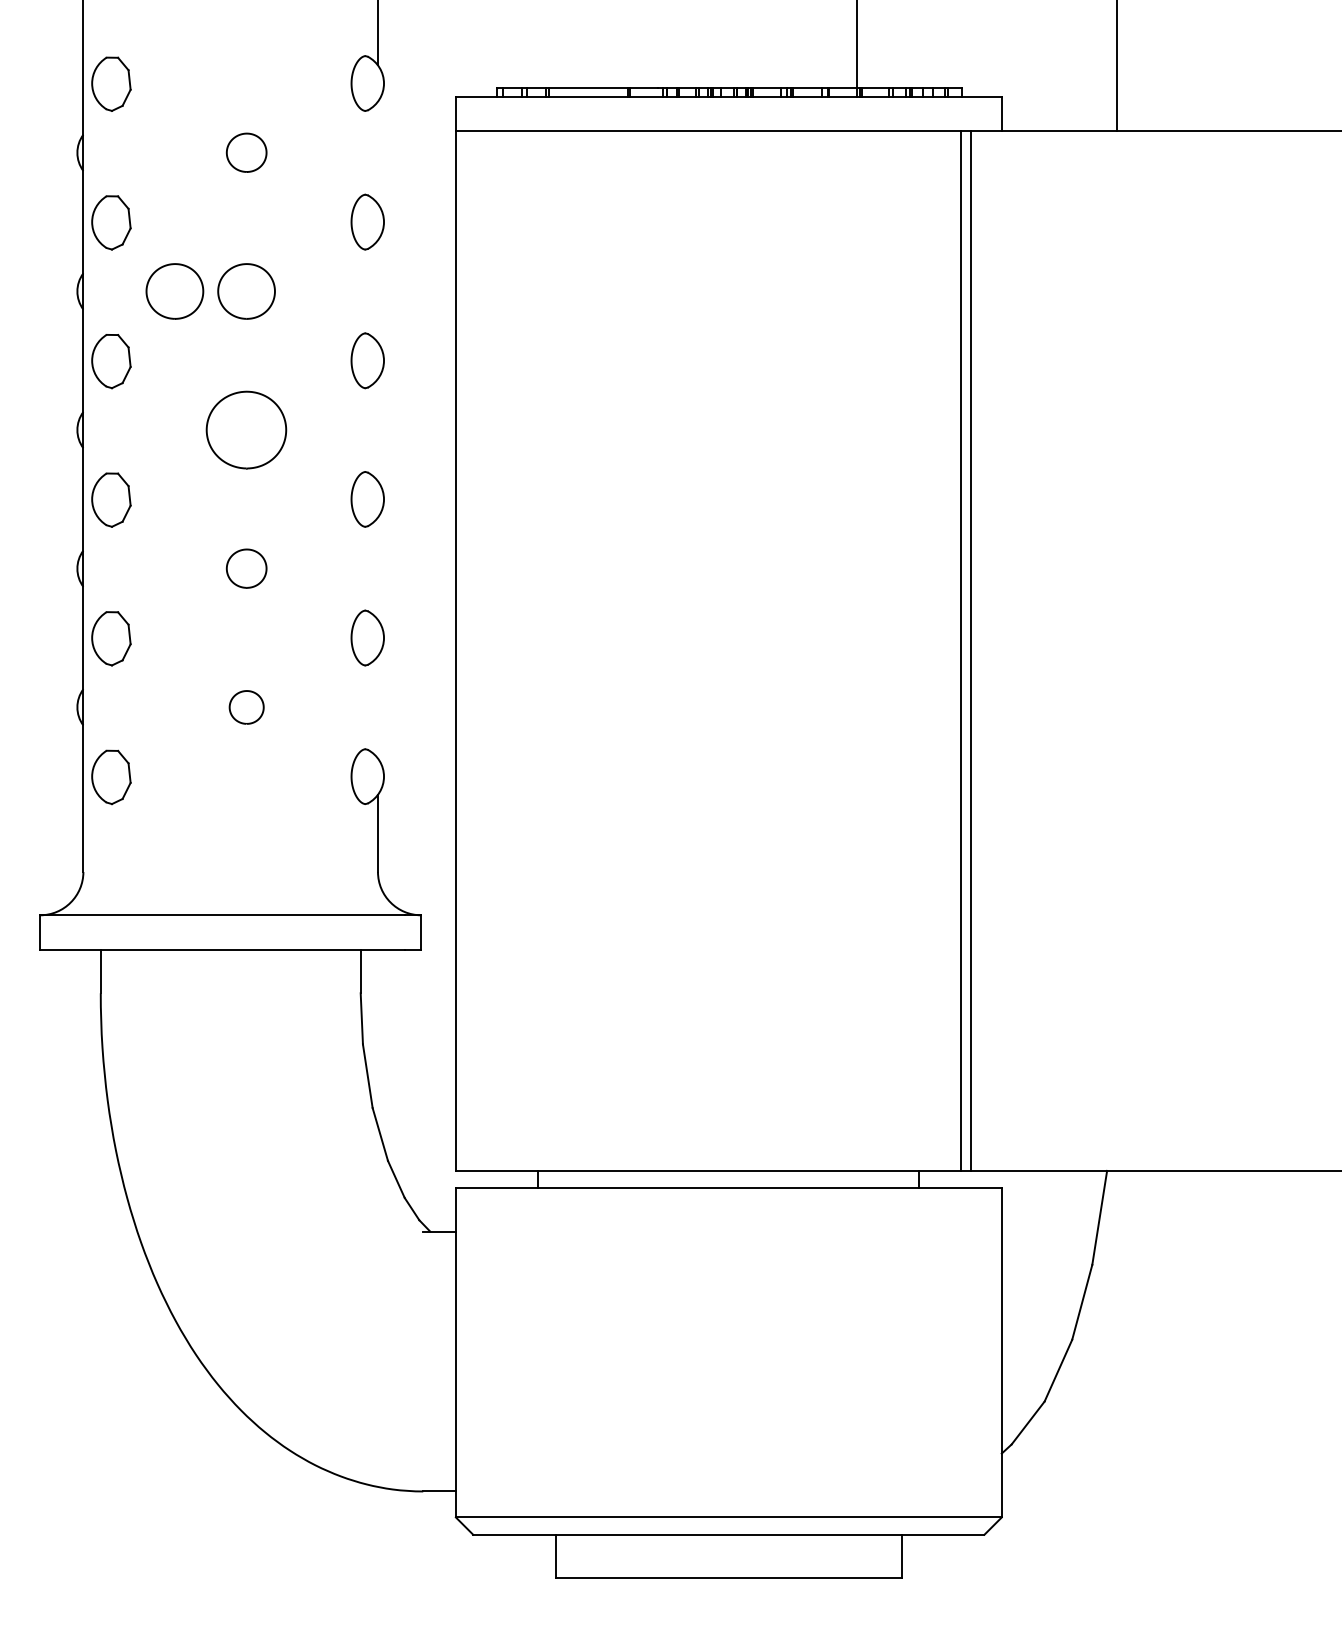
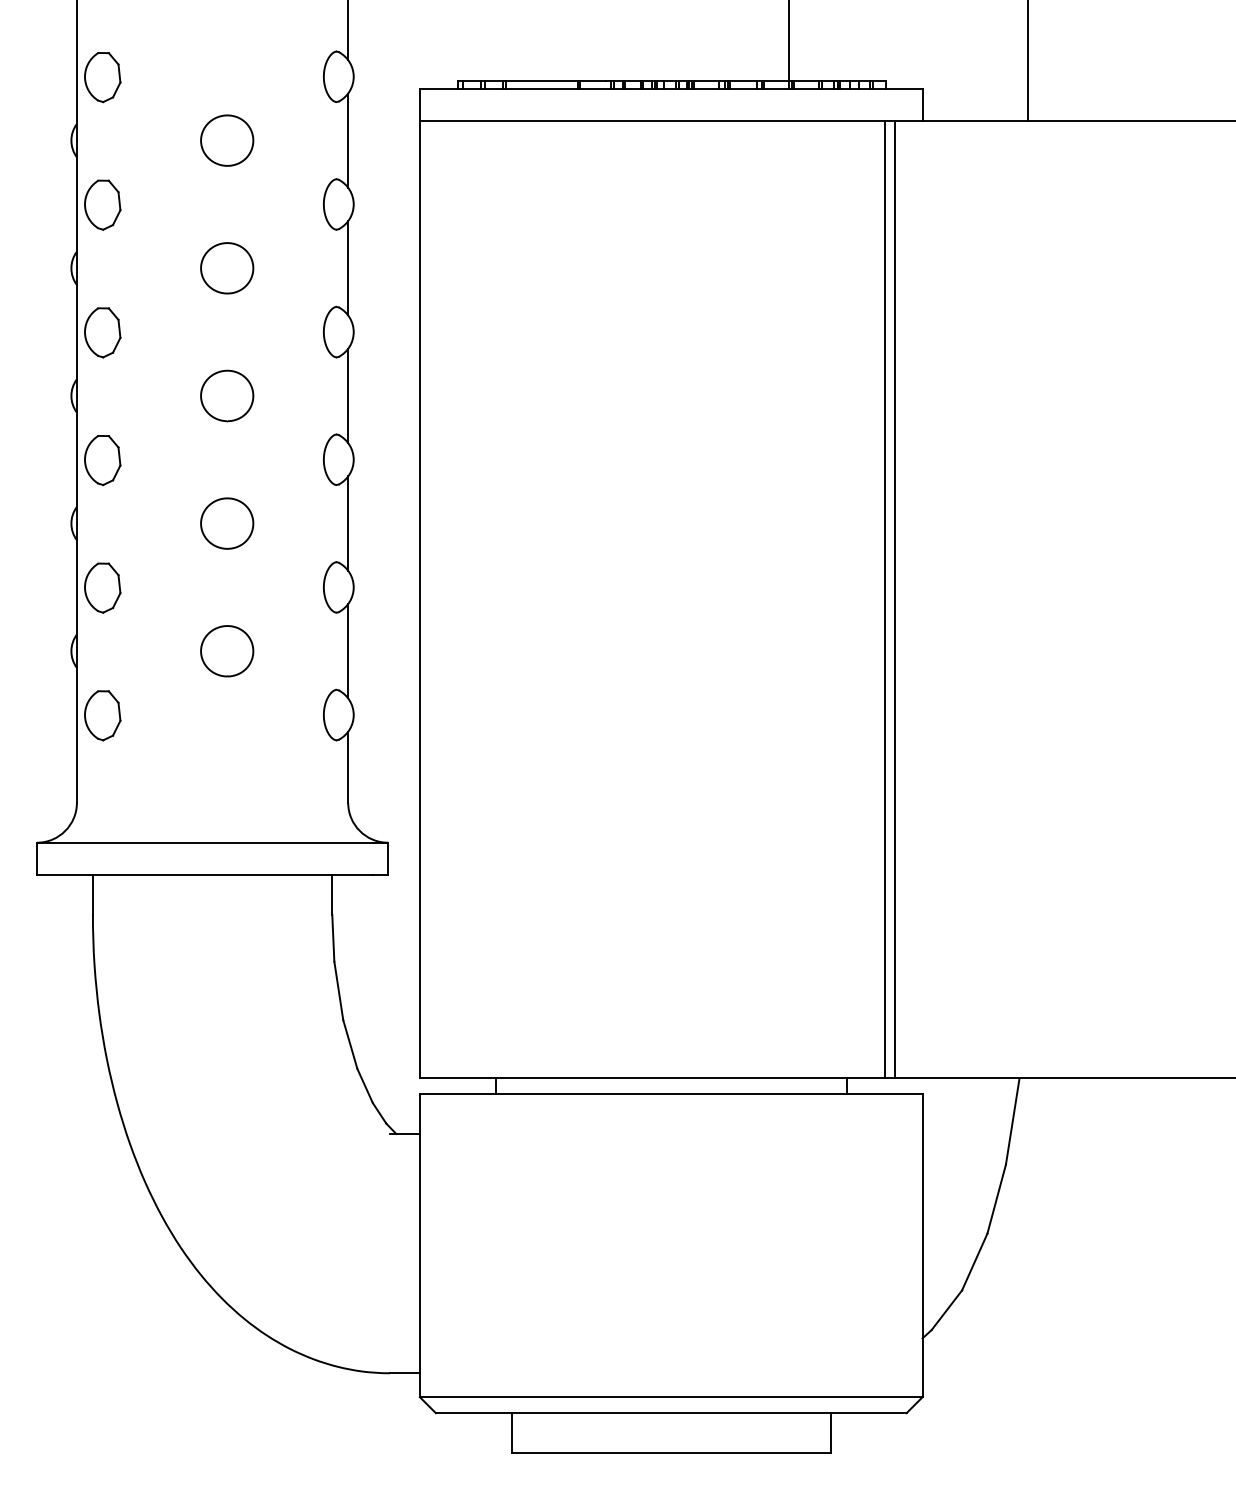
part: (246, 152) -> (227, 140), size x1.43
line: (378, 152) -> (348, 140), added
part: (175, 291) -> (161, 268), removed
line: (378, 291) -> (348, 268), added
part: (246, 429) -> (227, 395), size x0.71
line: (378, 429) -> (348, 395), added
part: (246, 568) -> (227, 523), size x1.43
line: (378, 568) -> (348, 523), added
part: (246, 707) -> (227, 651), size x1.67
line: (378, 707) -> (348, 651), added

